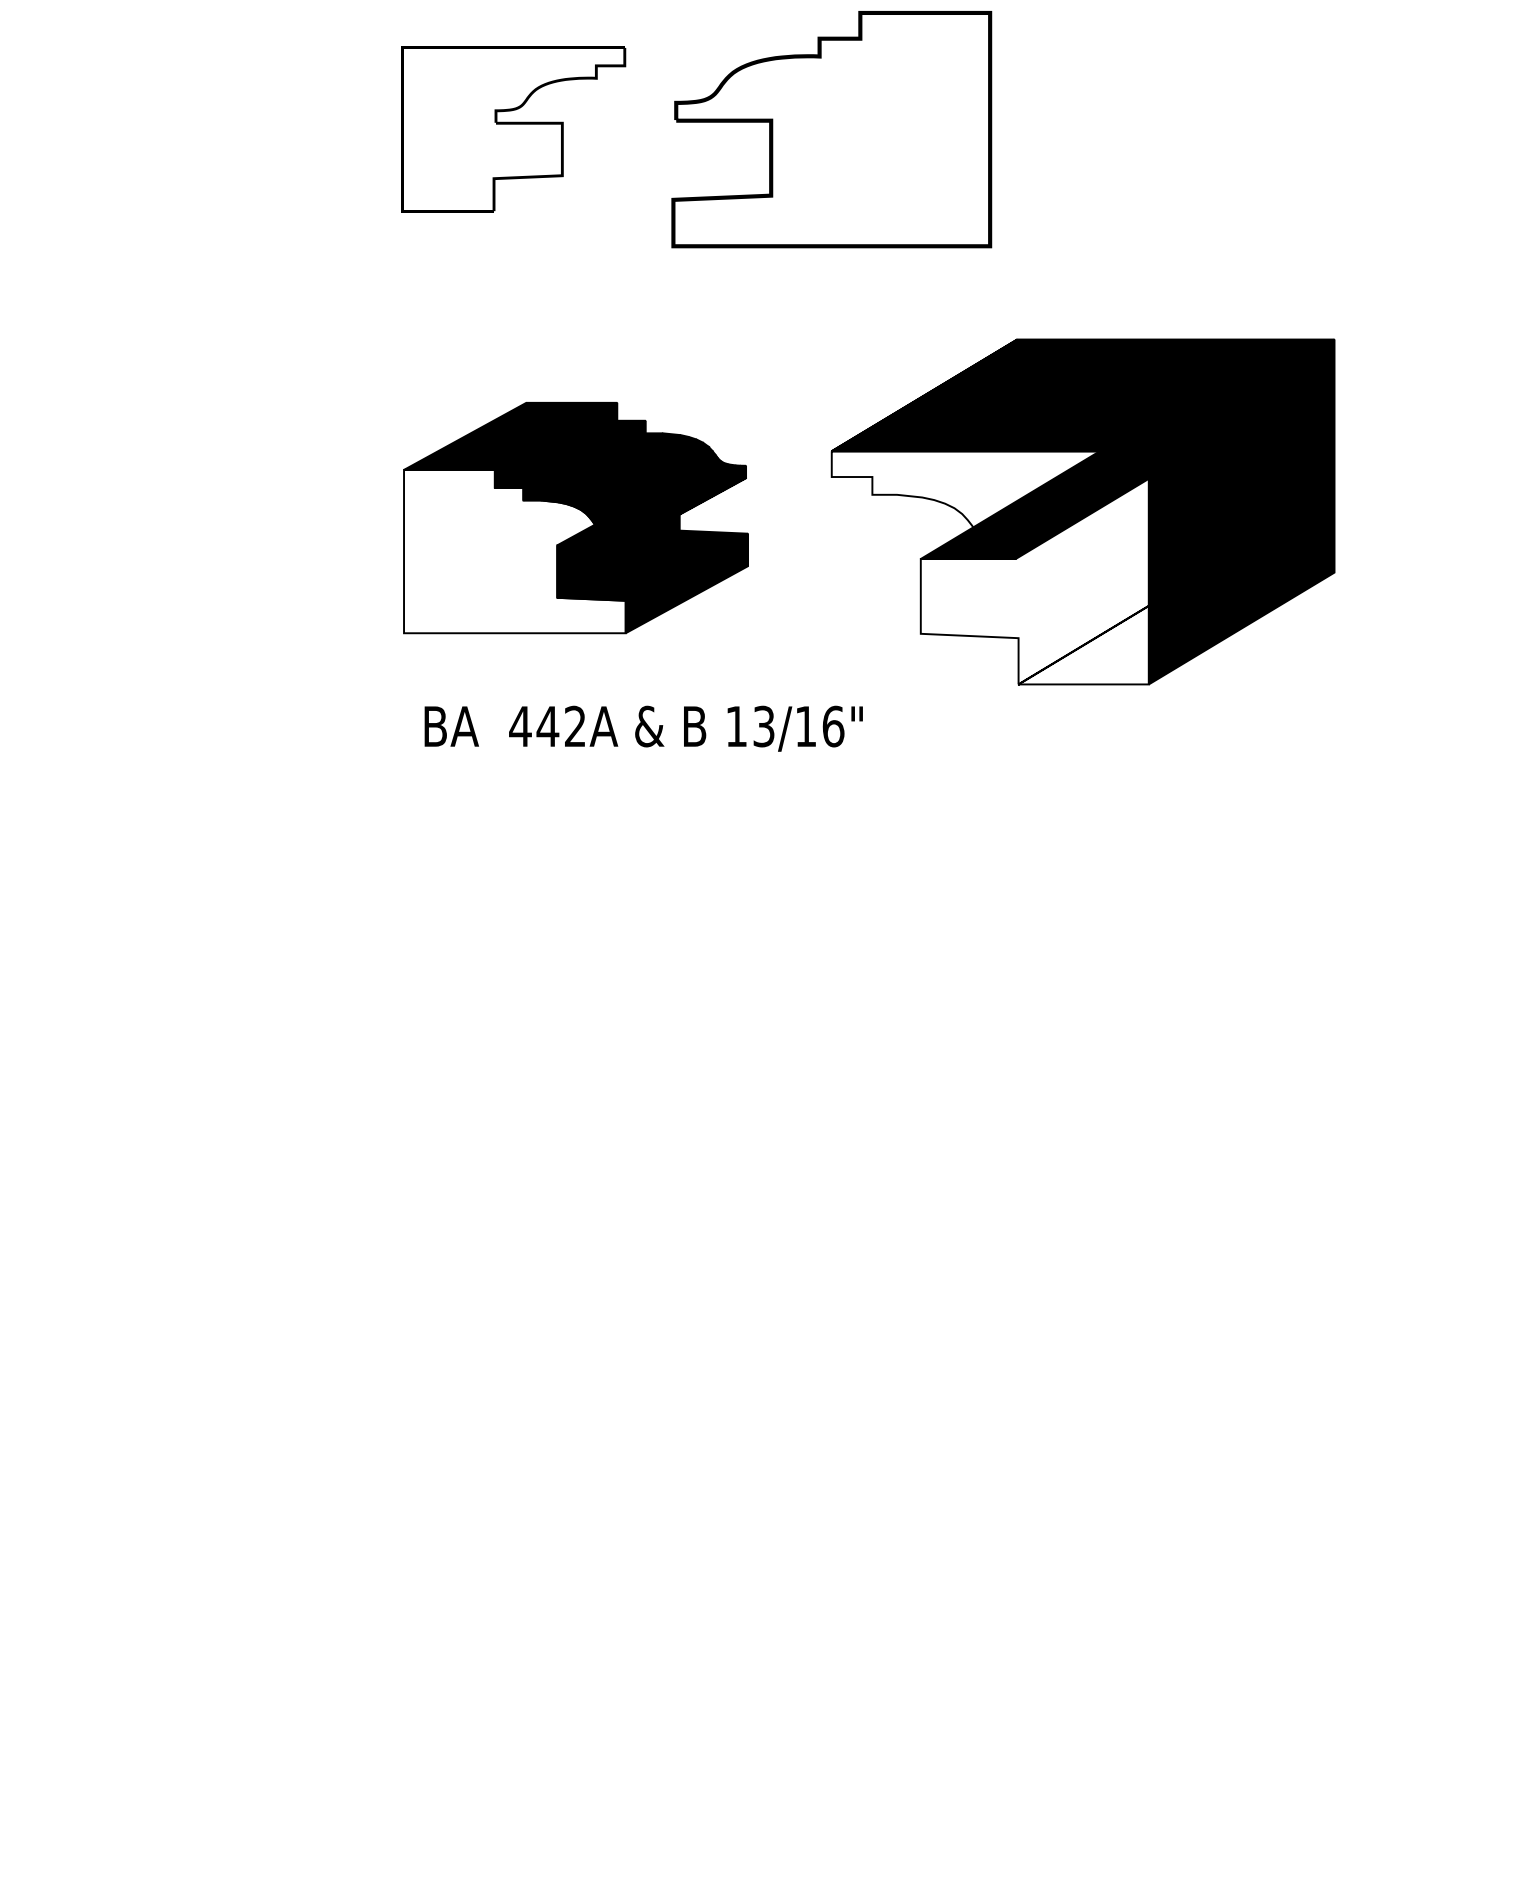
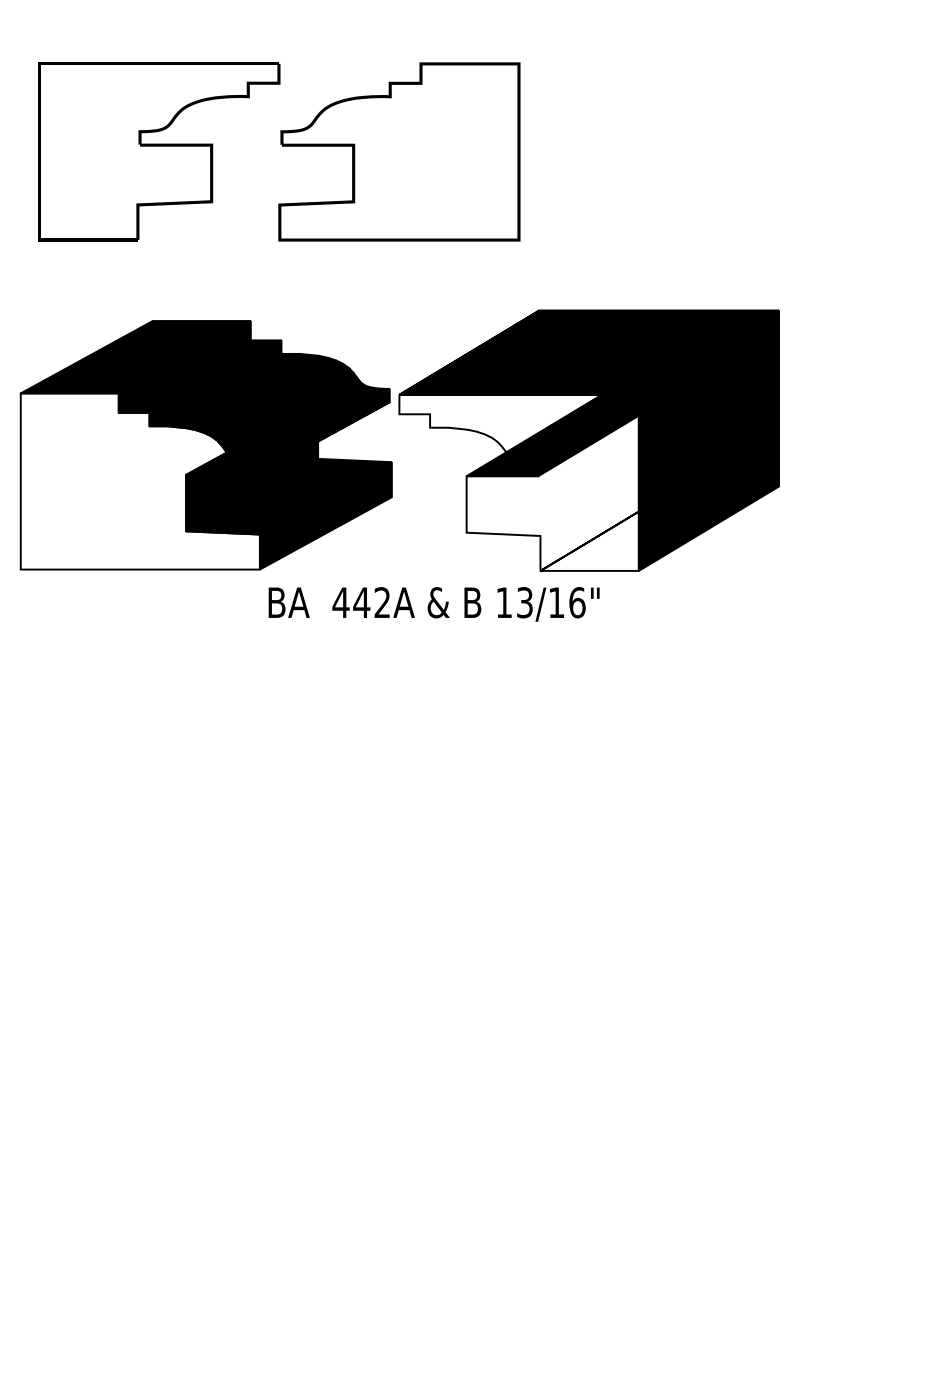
part: (513, 129) -> (159, 151), size x1.43
part: (575, 517) -> (205, 444), size x1.43
text: (643, 728) -> (433, 604), moved

